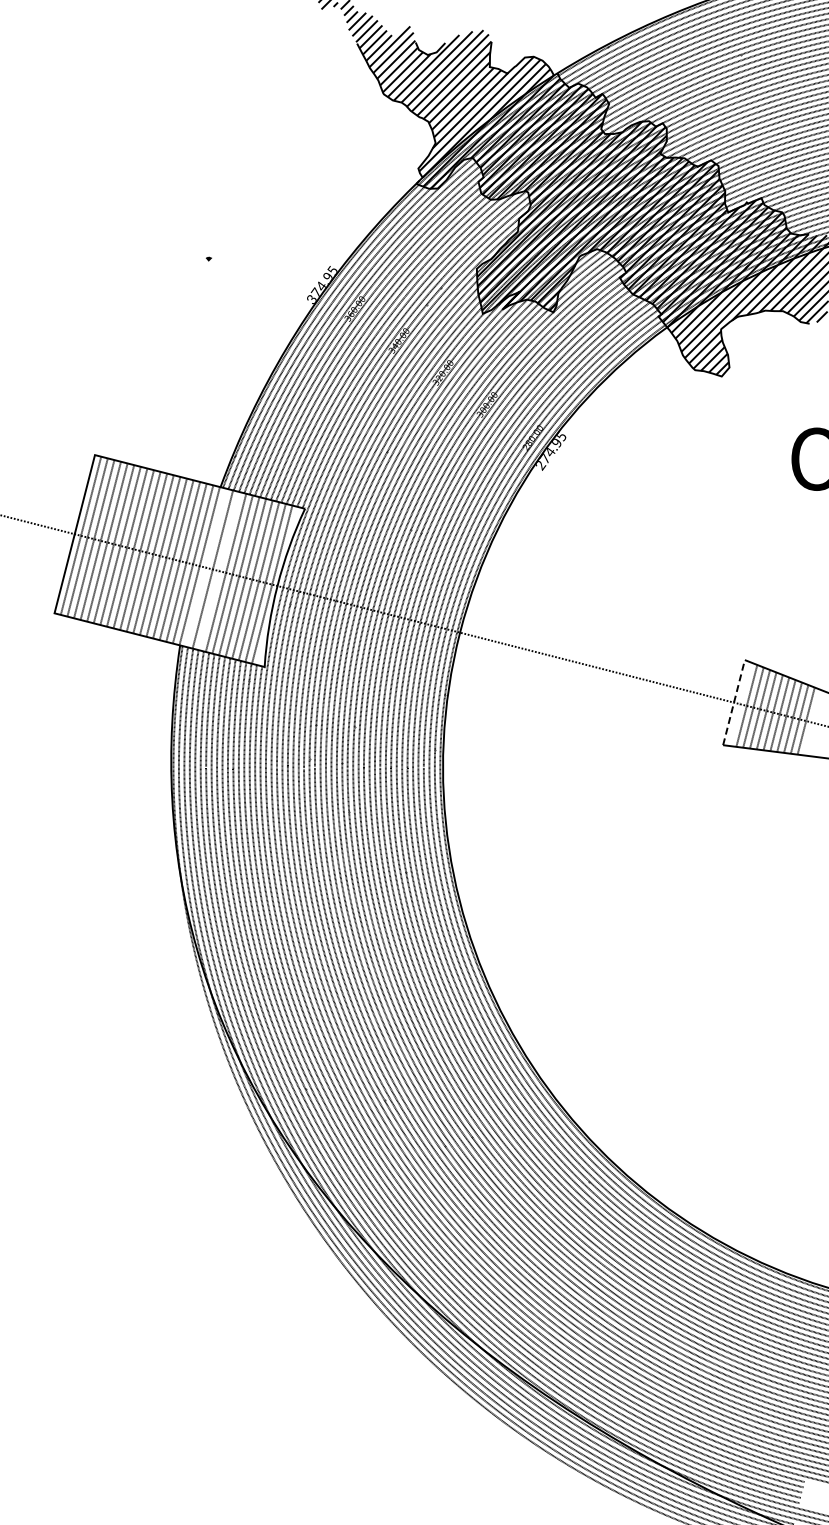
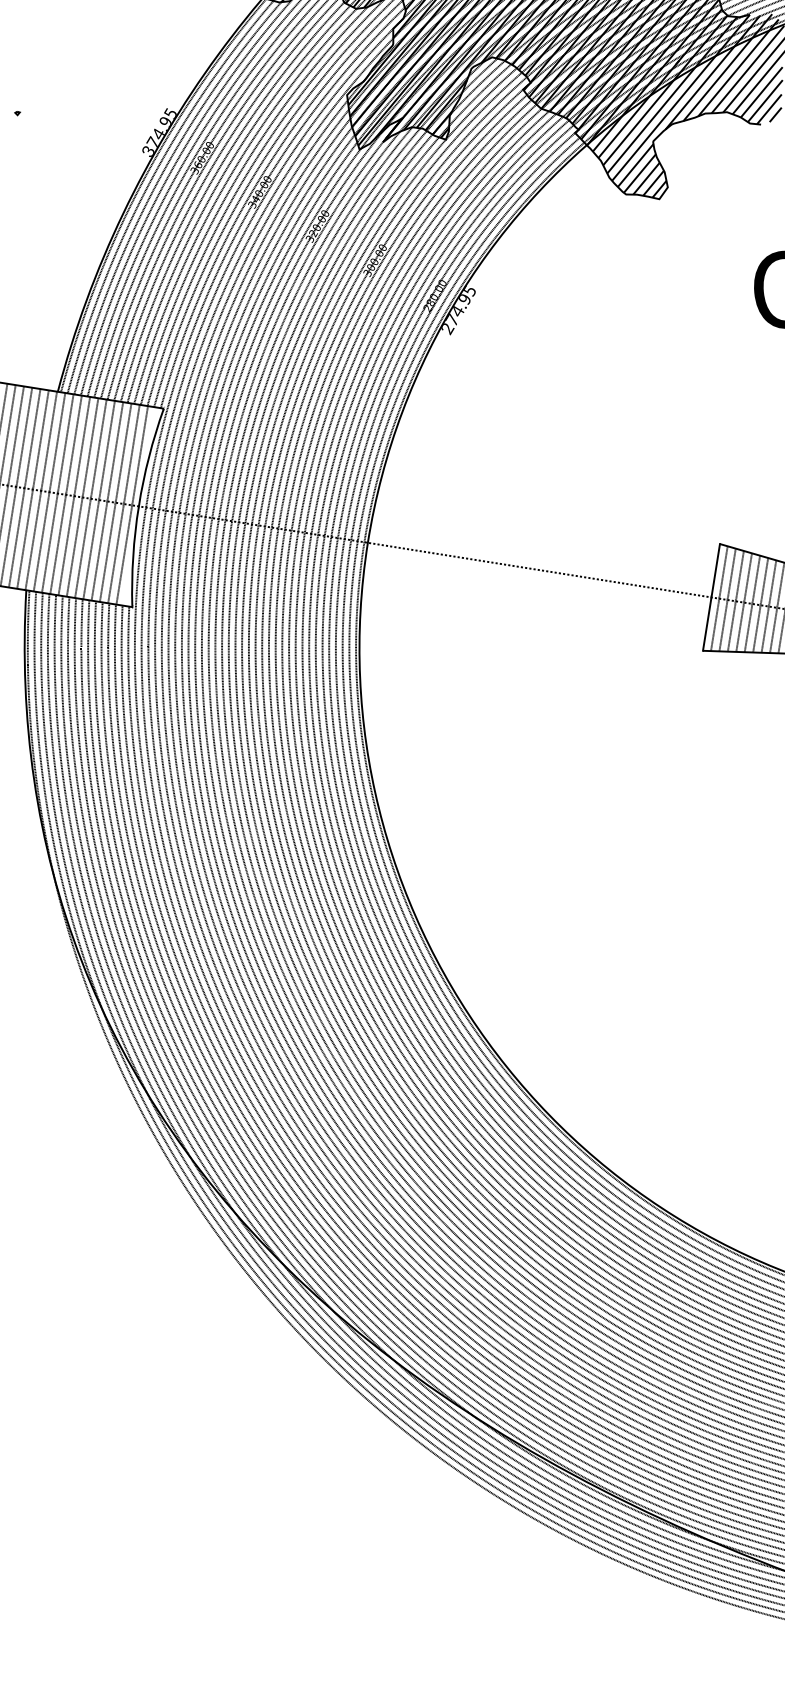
line: (206, 567) -> (49, 491), added
line: (219, 571) -> (66, 495), added
line: (734, 702) -> (712, 597), dashed -> solid
line: (739, 704) -> (718, 599), added

